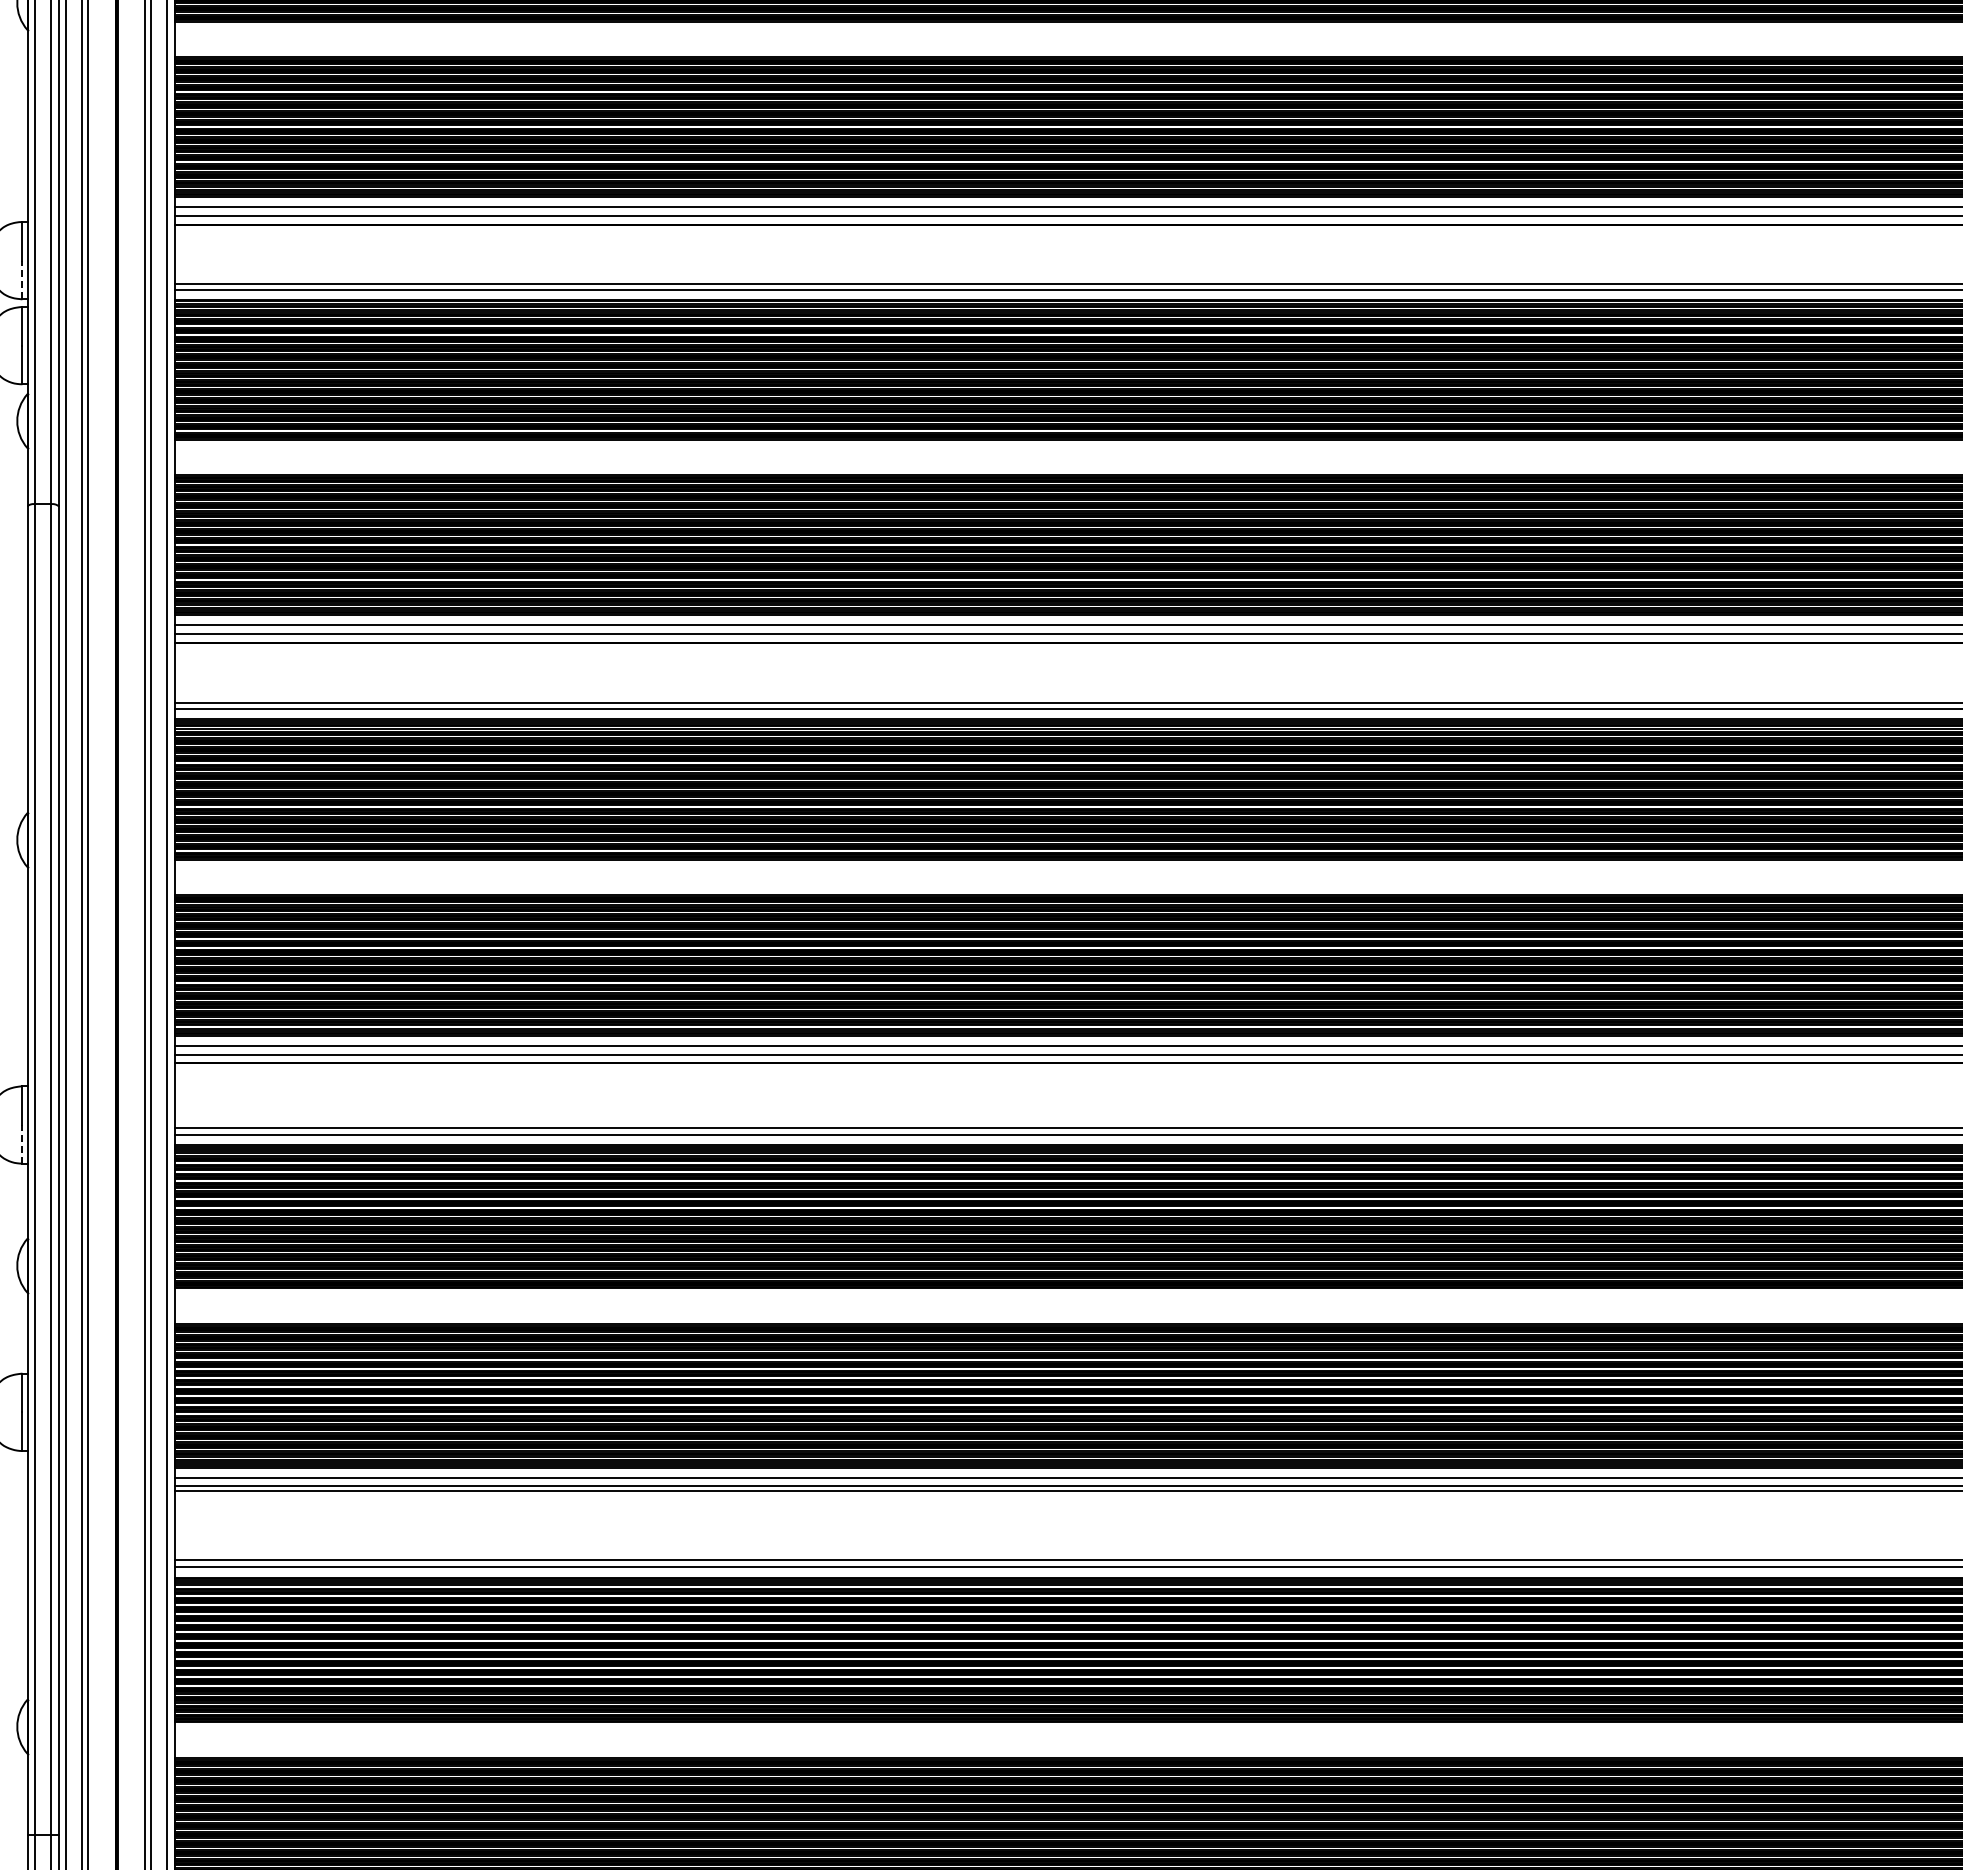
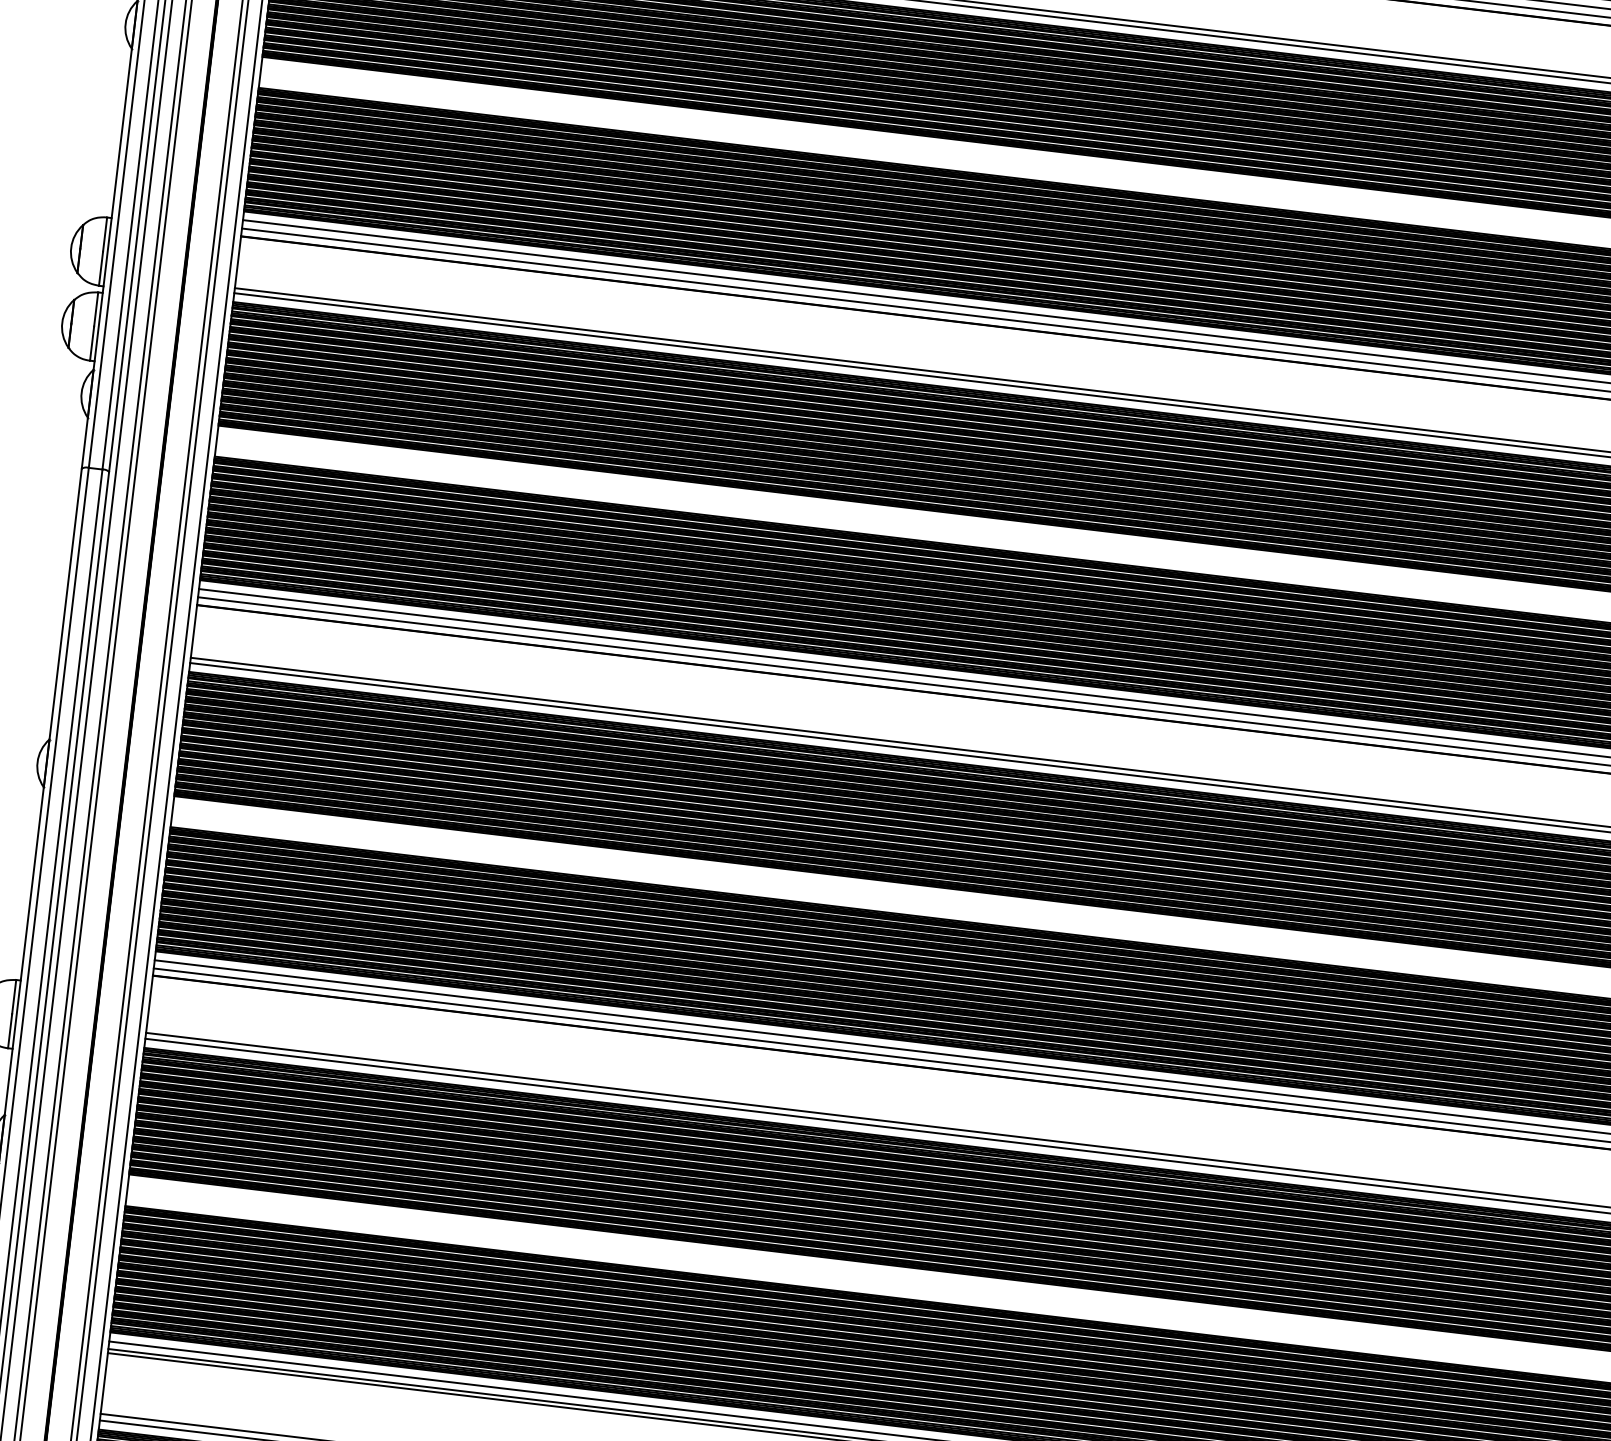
line: (22, 279) -> (101, 268), dashed -> solid
line: (22, 1143) -> (10, 1030), dashed -> solid

